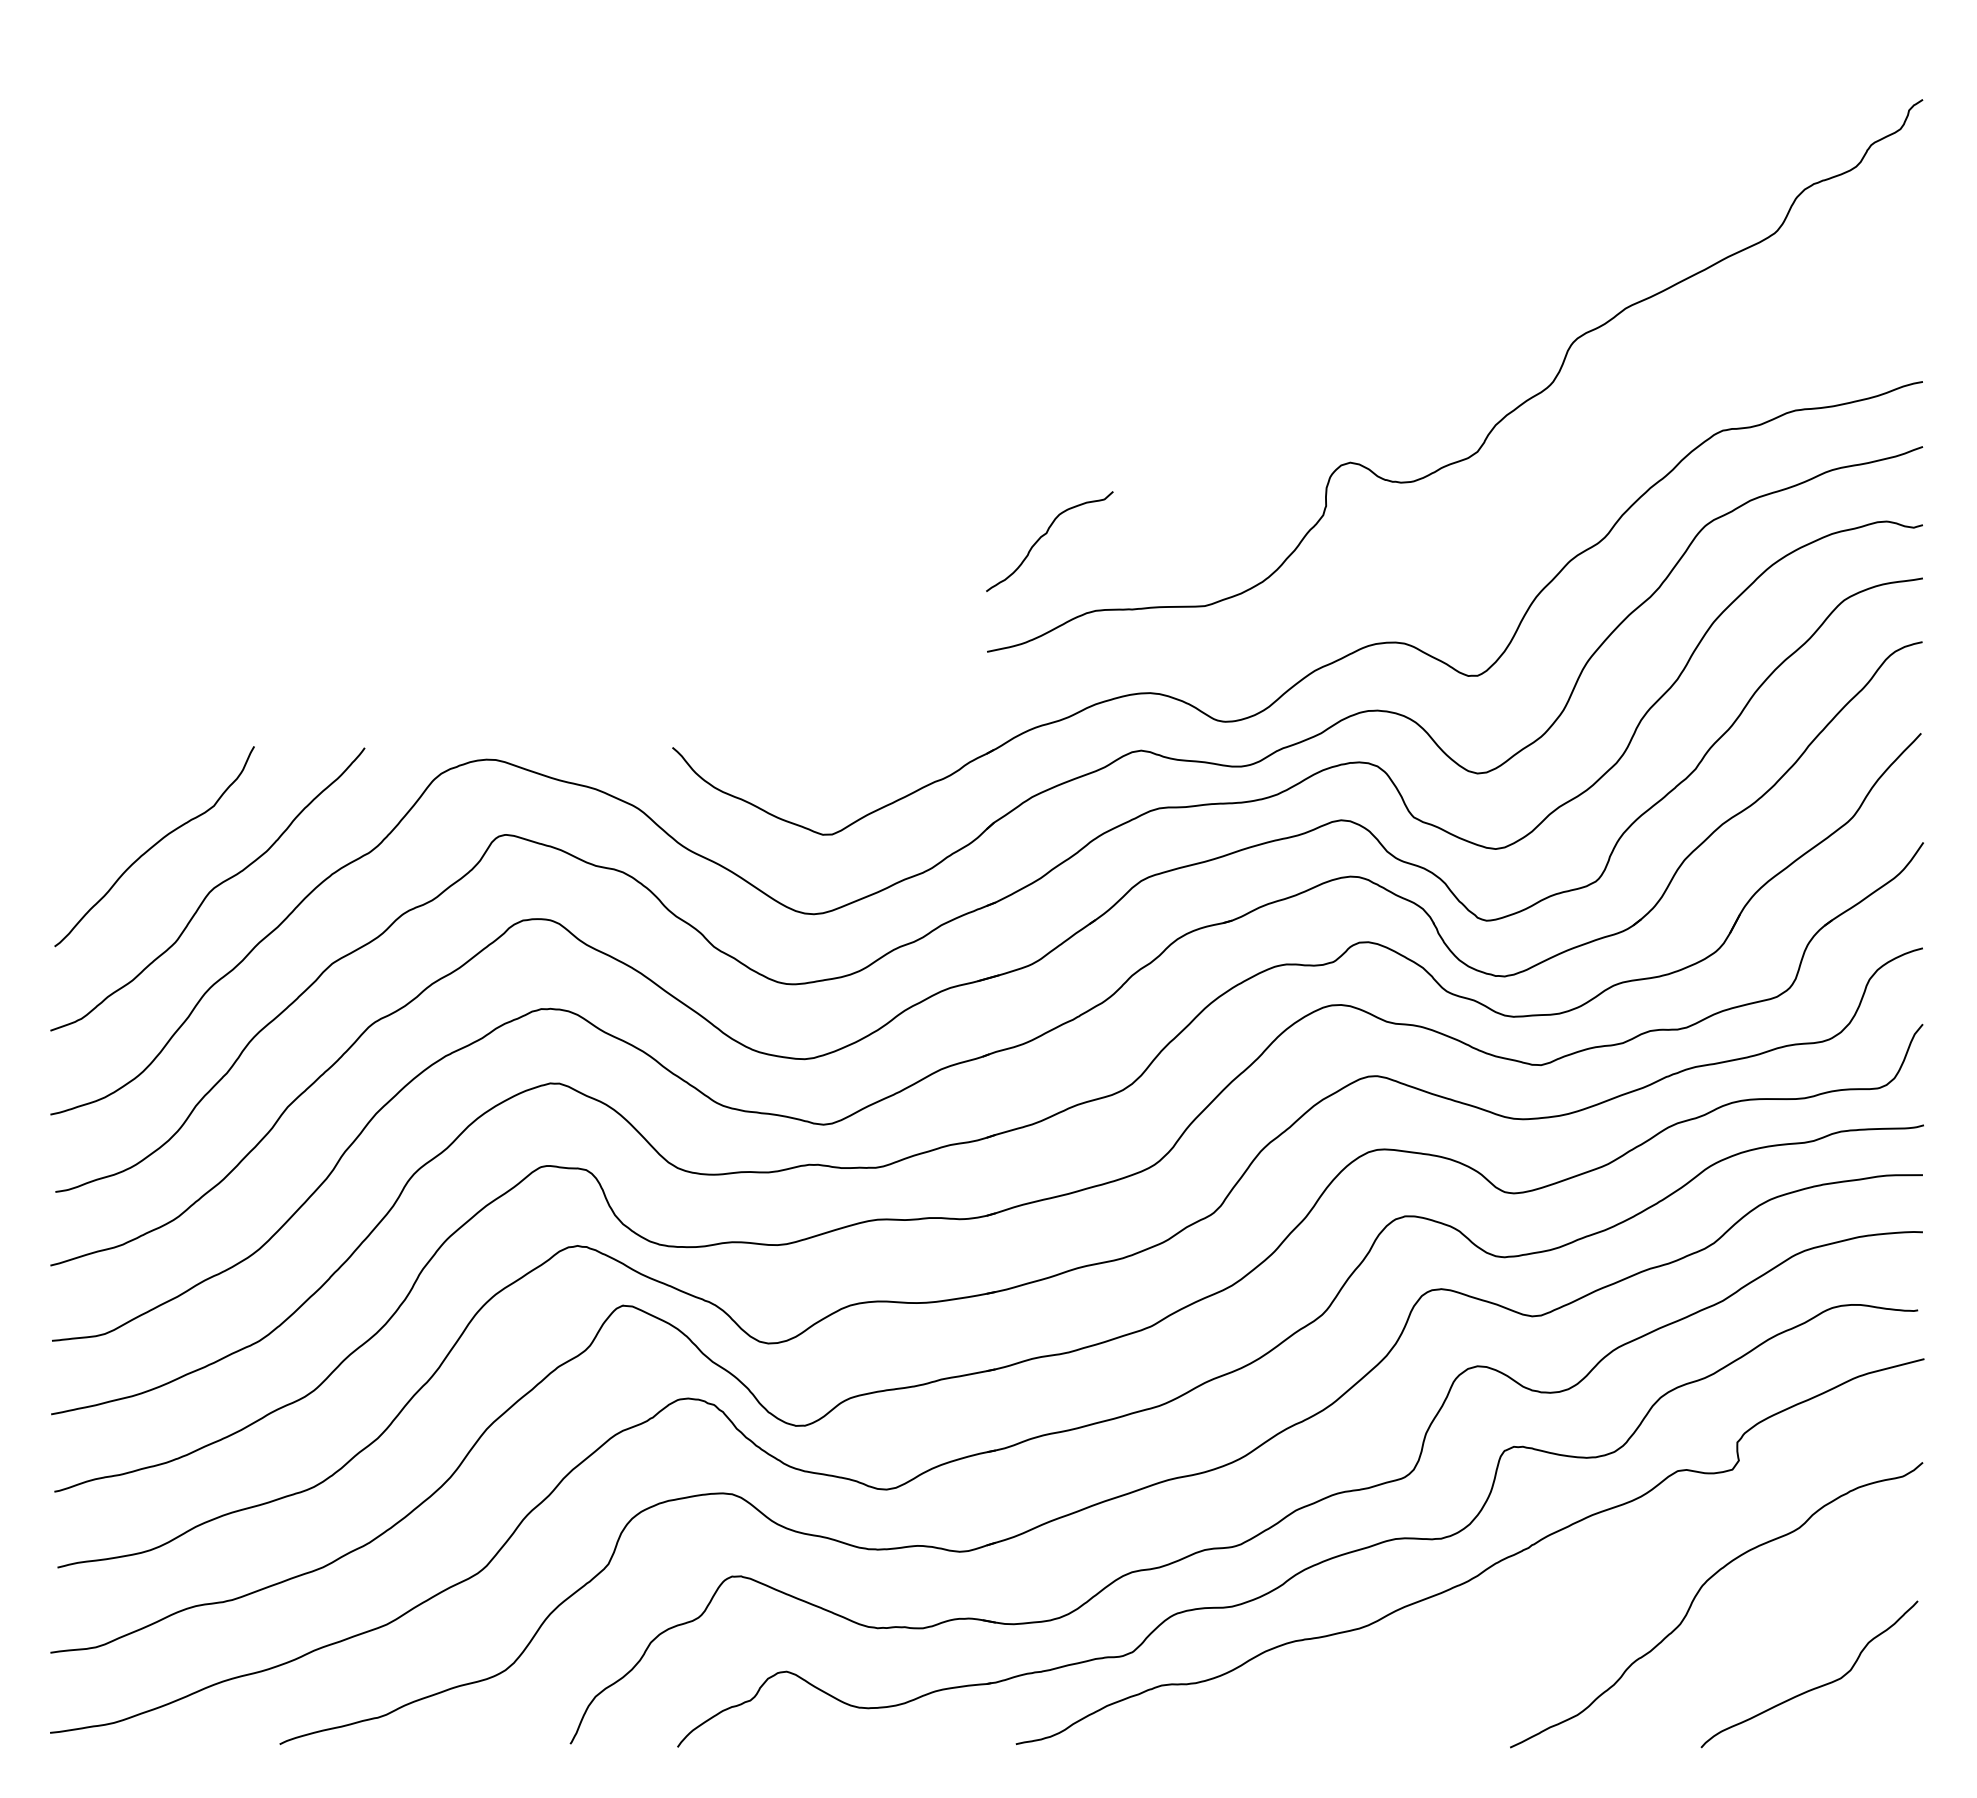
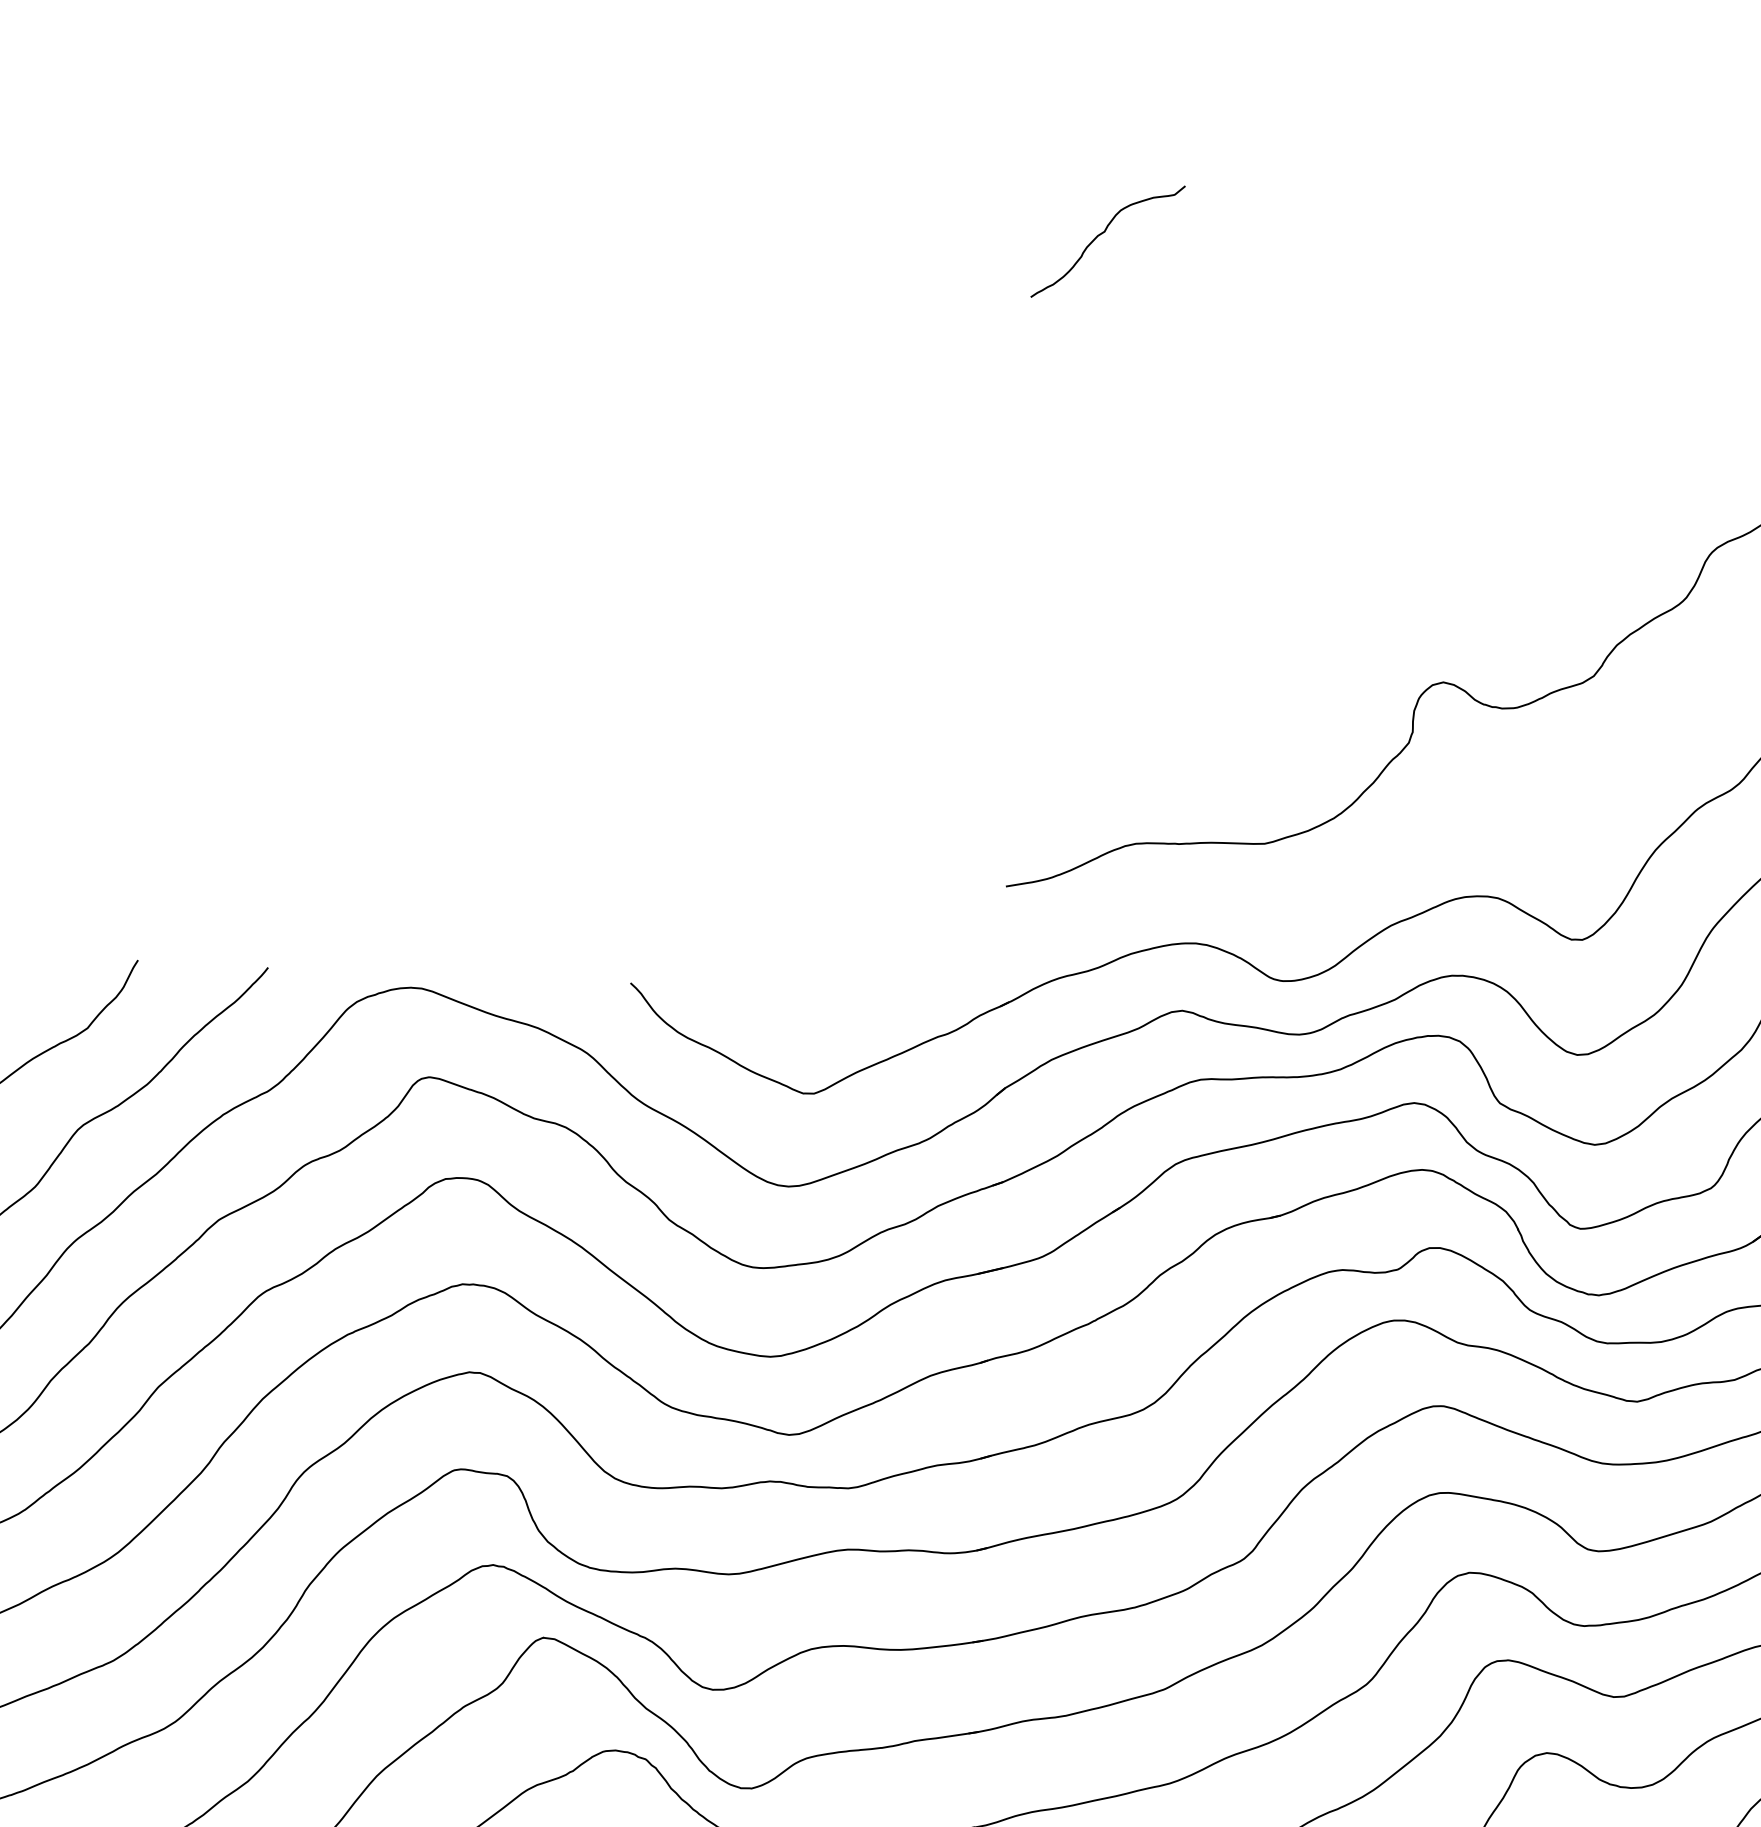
curve: (1045, 535) -> (1103, 234), moved

